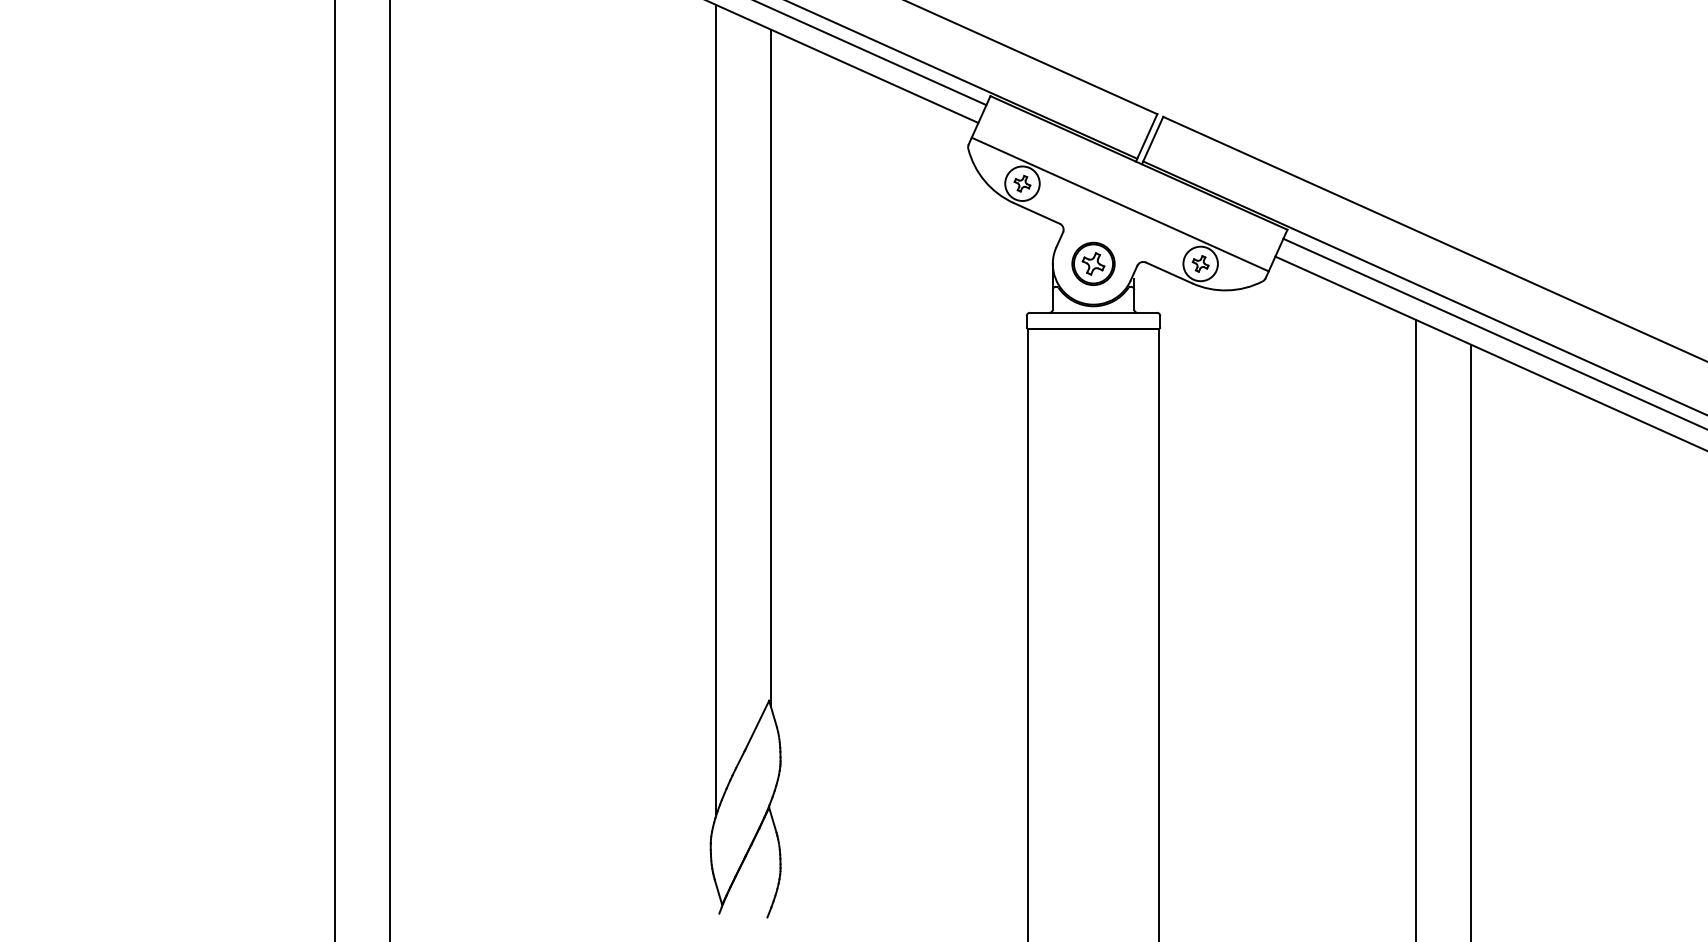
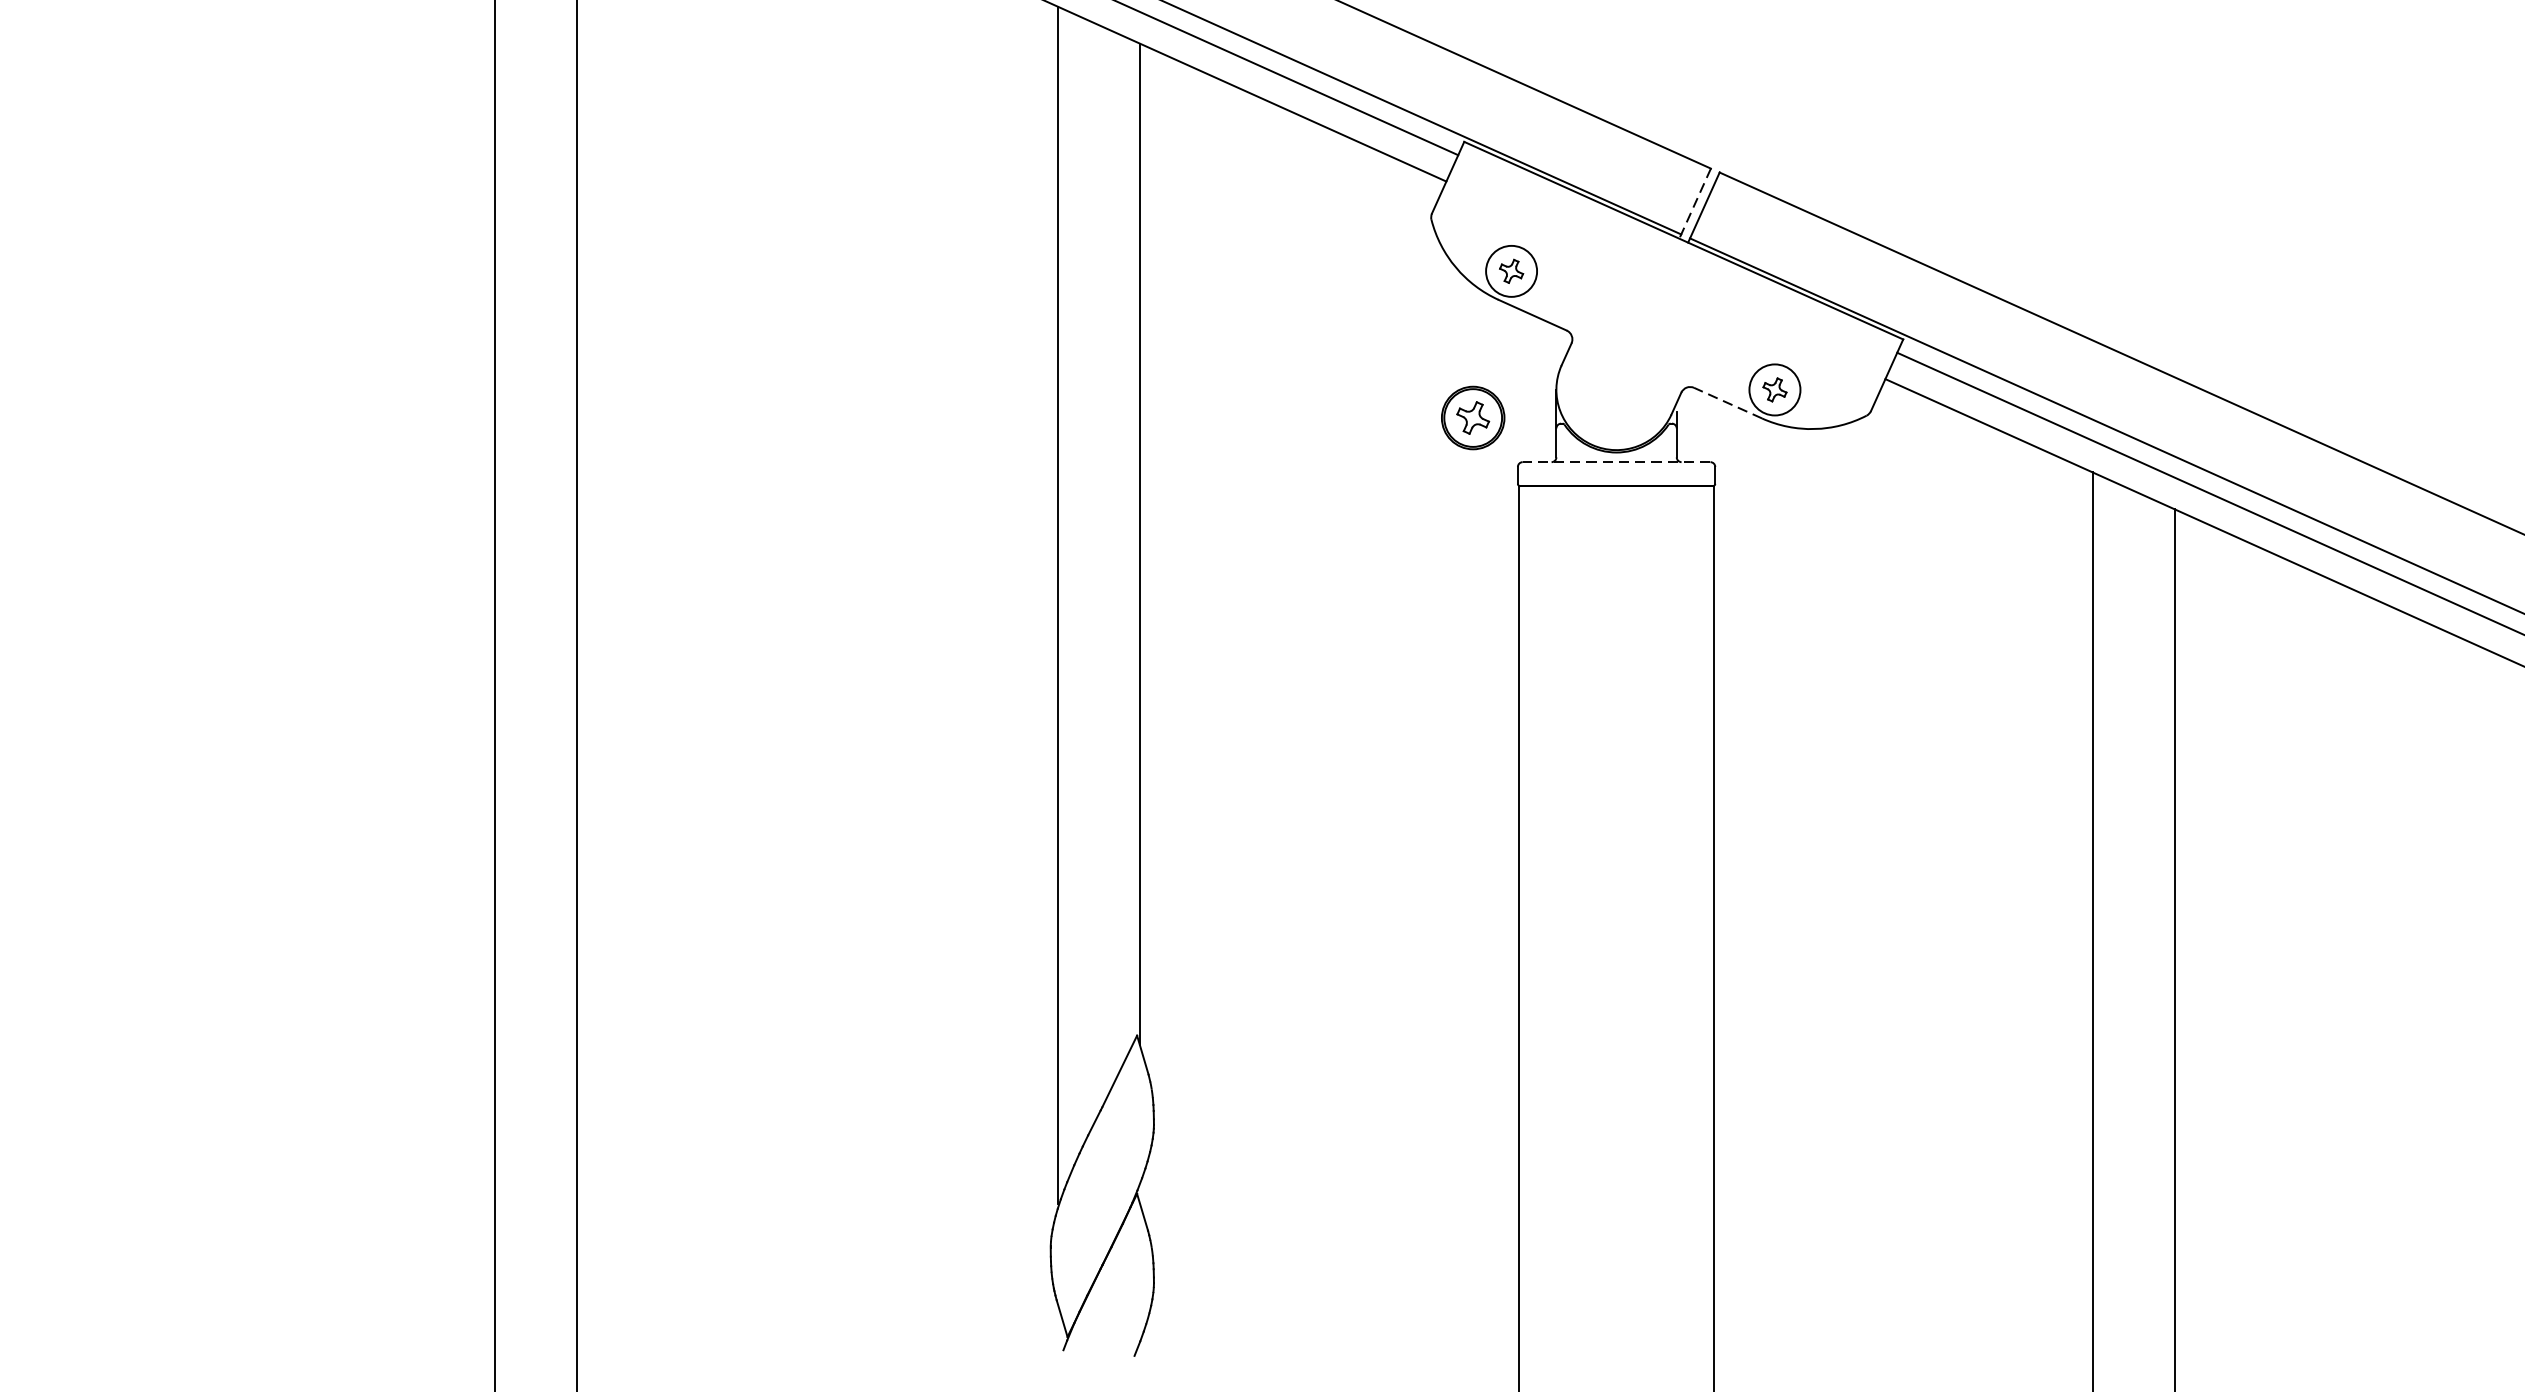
line: (1146, 138) -> (1694, 204), solid -> dashed
line: (1119, 204) -> (1654, 302), removed
part: (1093, 263) -> (1473, 417), moved
line: (1168, 272) -> (1727, 402), solid -> dashed
line: (1093, 312) -> (1616, 461), solid -> dashed

